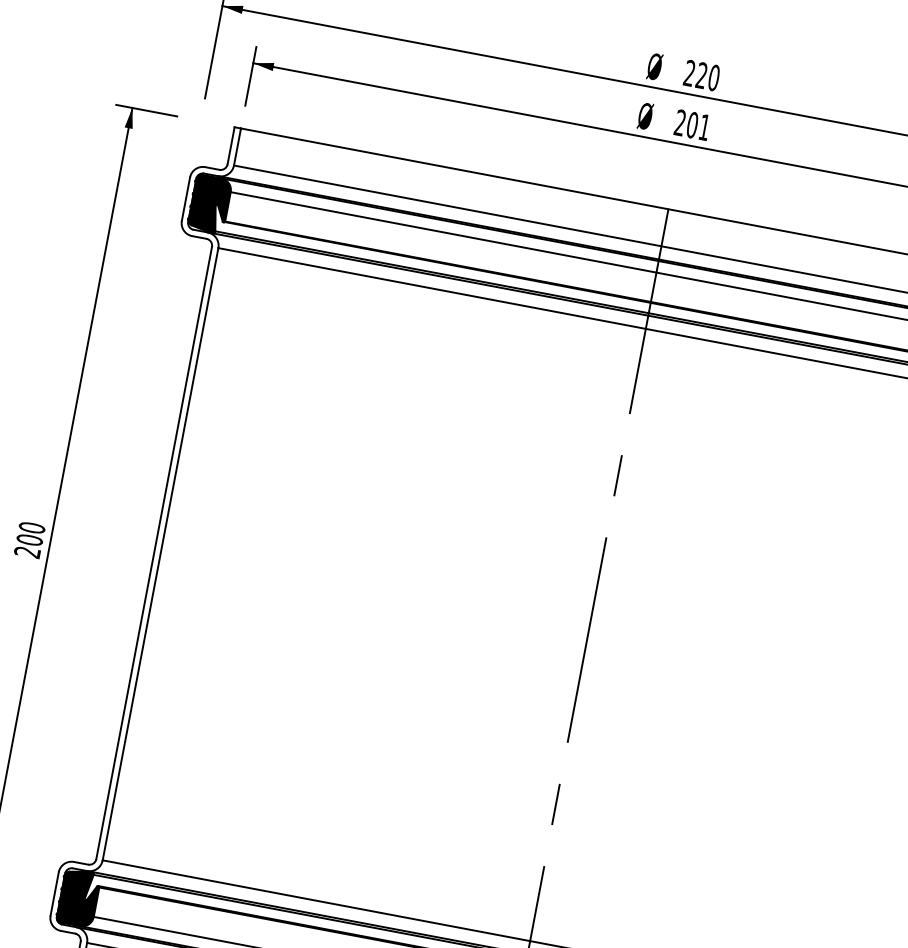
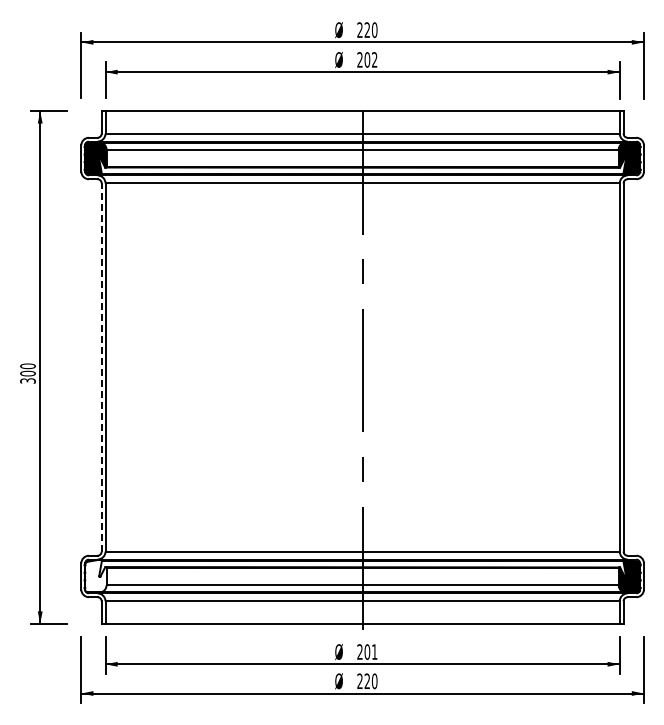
text: (704, 126) -> (374, 59), 201 -> 202
text: (26, 551) -> (27, 380), 200 -> 300
line: (153, 552) -> (101, 367), solid -> dashed
fill: (78, 896) -> (95, 575), removed

